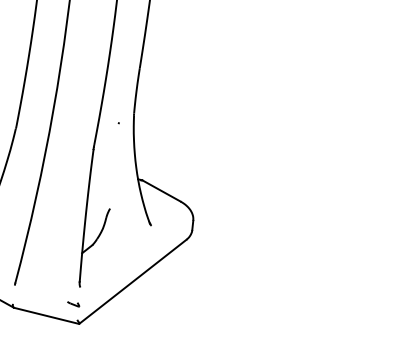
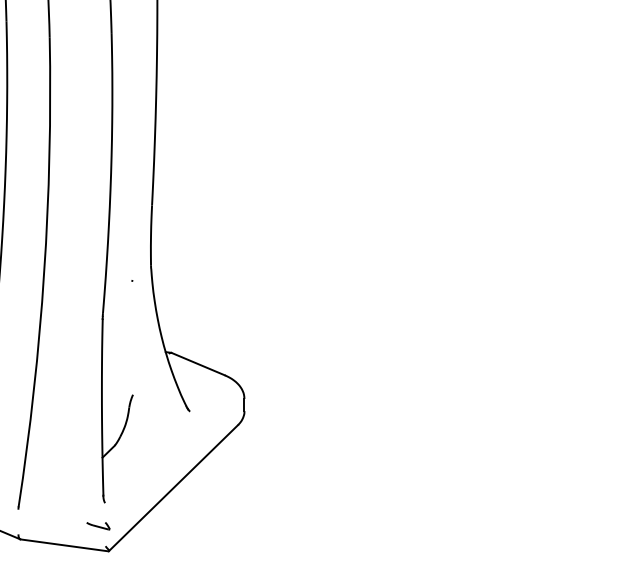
part: (73, 304) -> (98, 526), size x1.4

